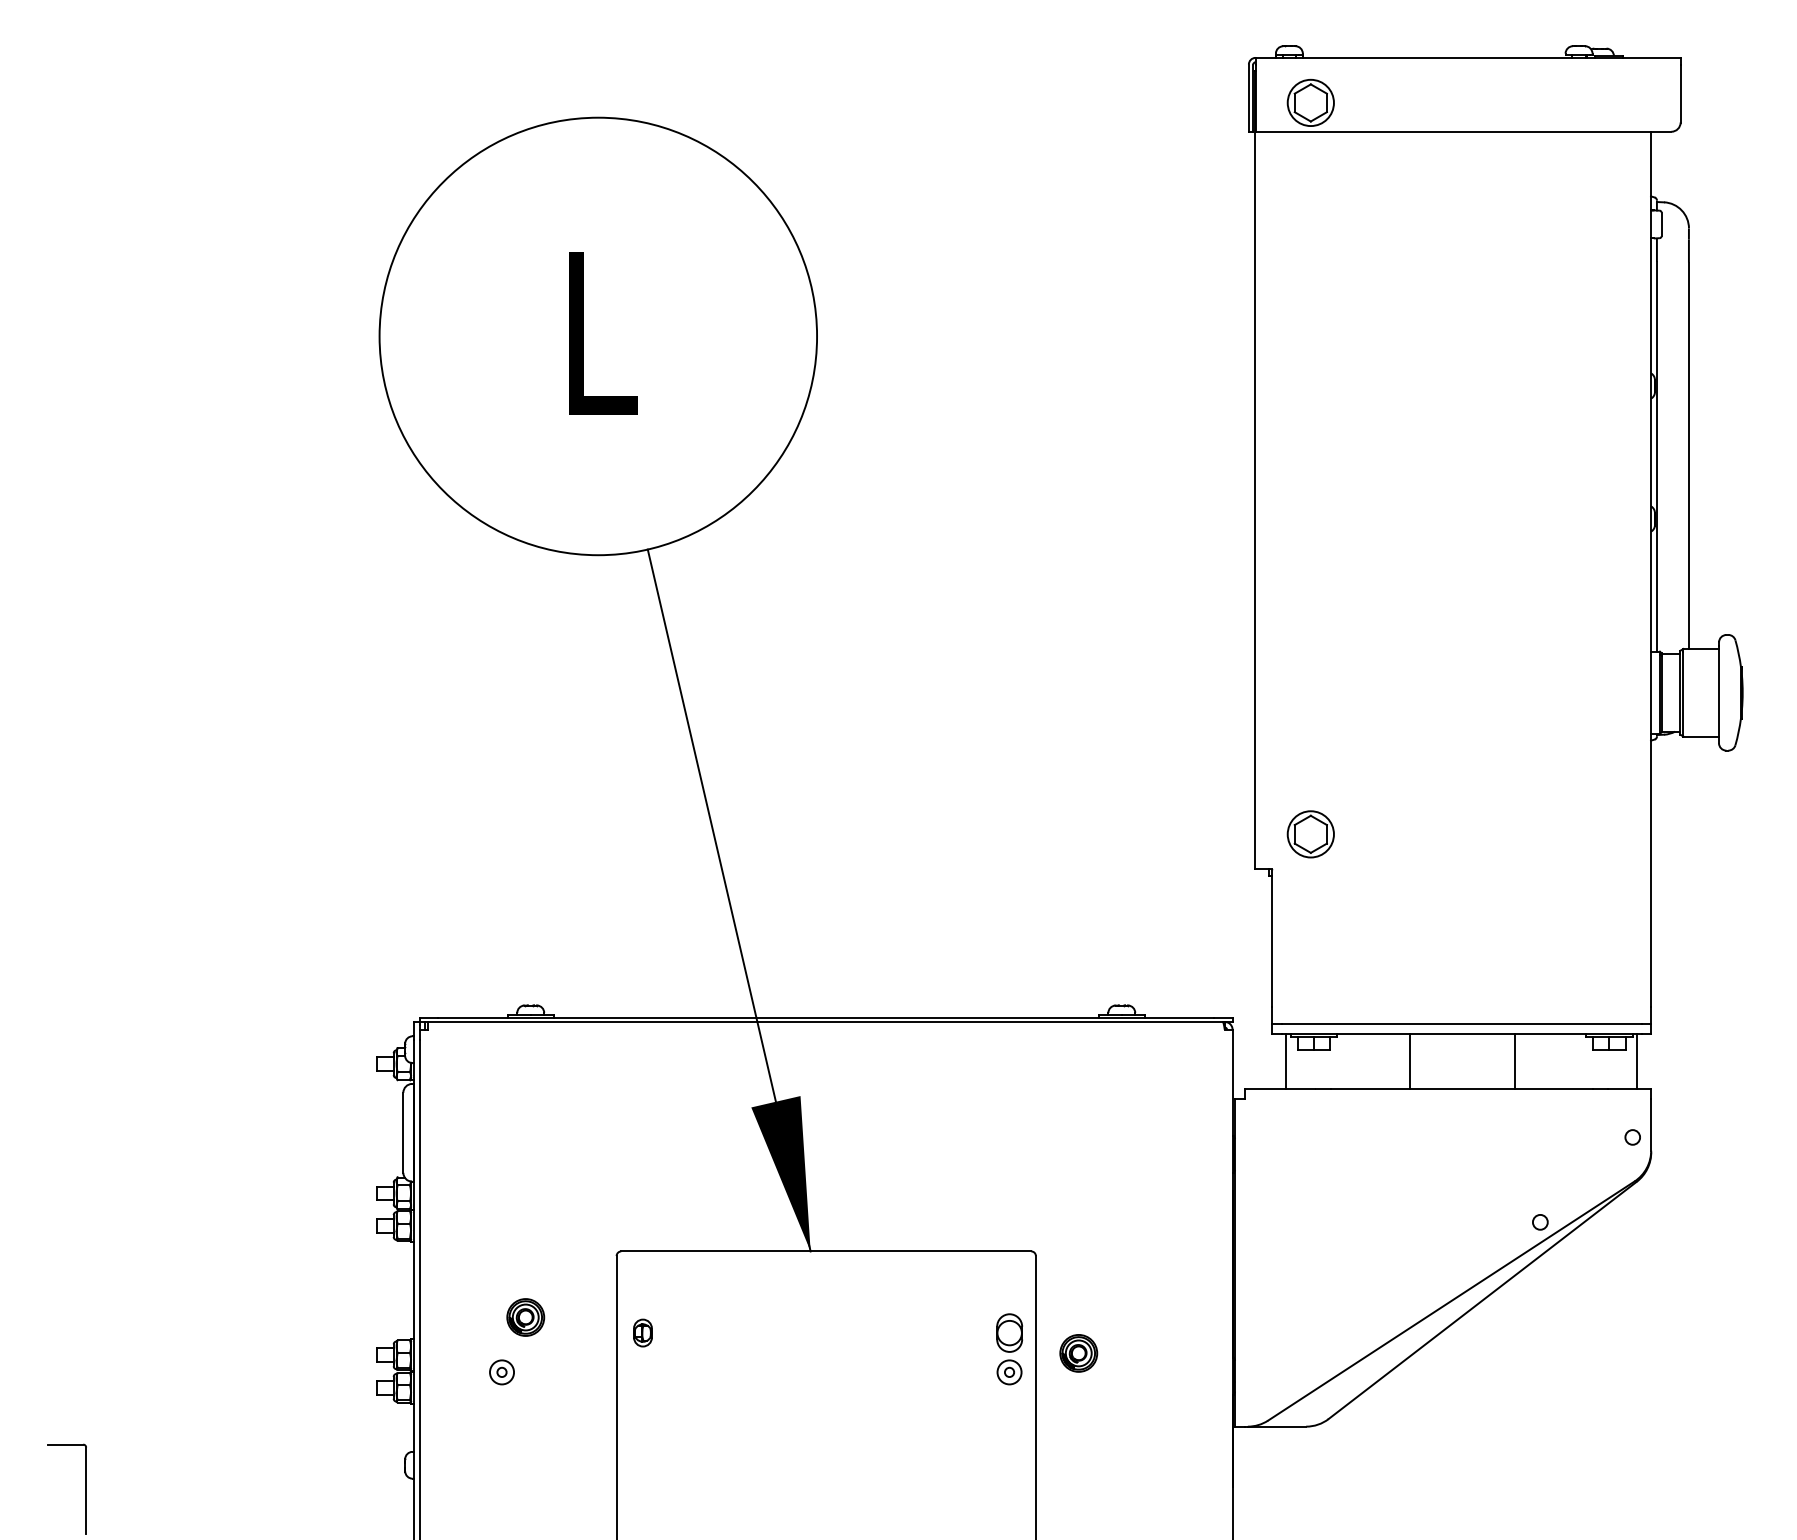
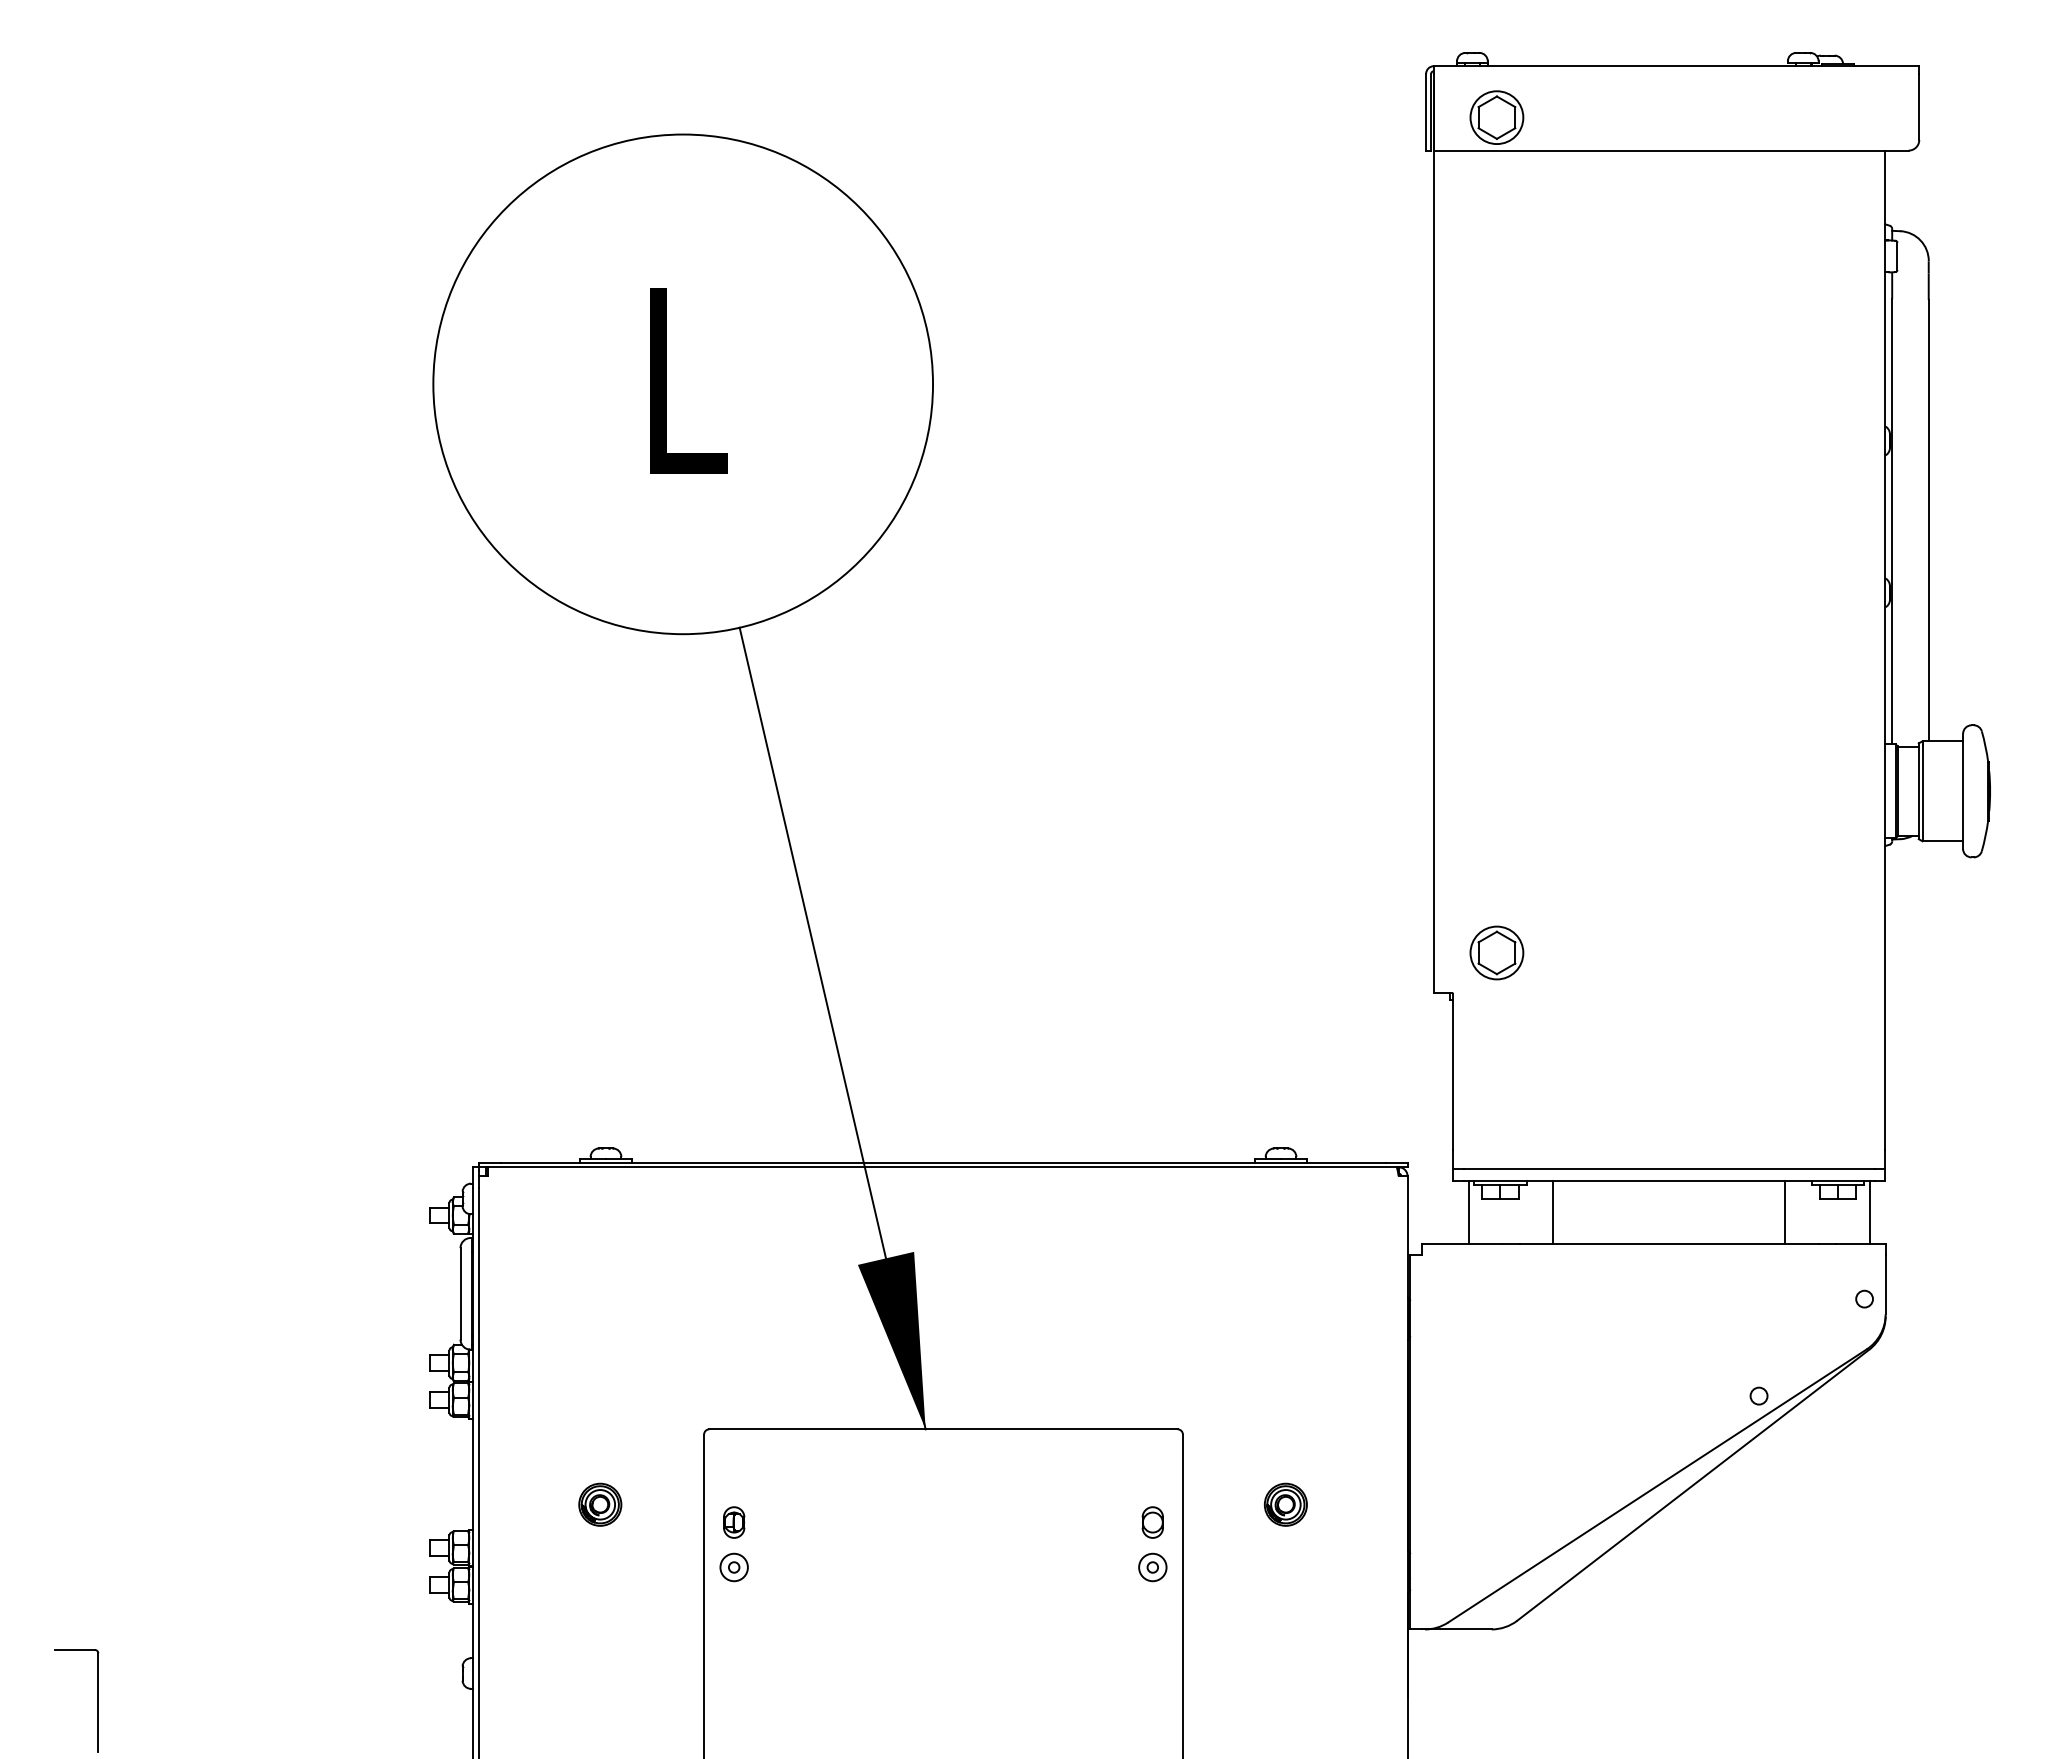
line: (1410, 1060) -> (1553, 1211), moved
line: (1515, 1060) -> (1785, 1211), moved
part: (1009, 1333) -> (1152, 1522), size x0.71
part: (1078, 1353) -> (1285, 1504), moved
part: (501, 1372) -> (733, 1567), moved

